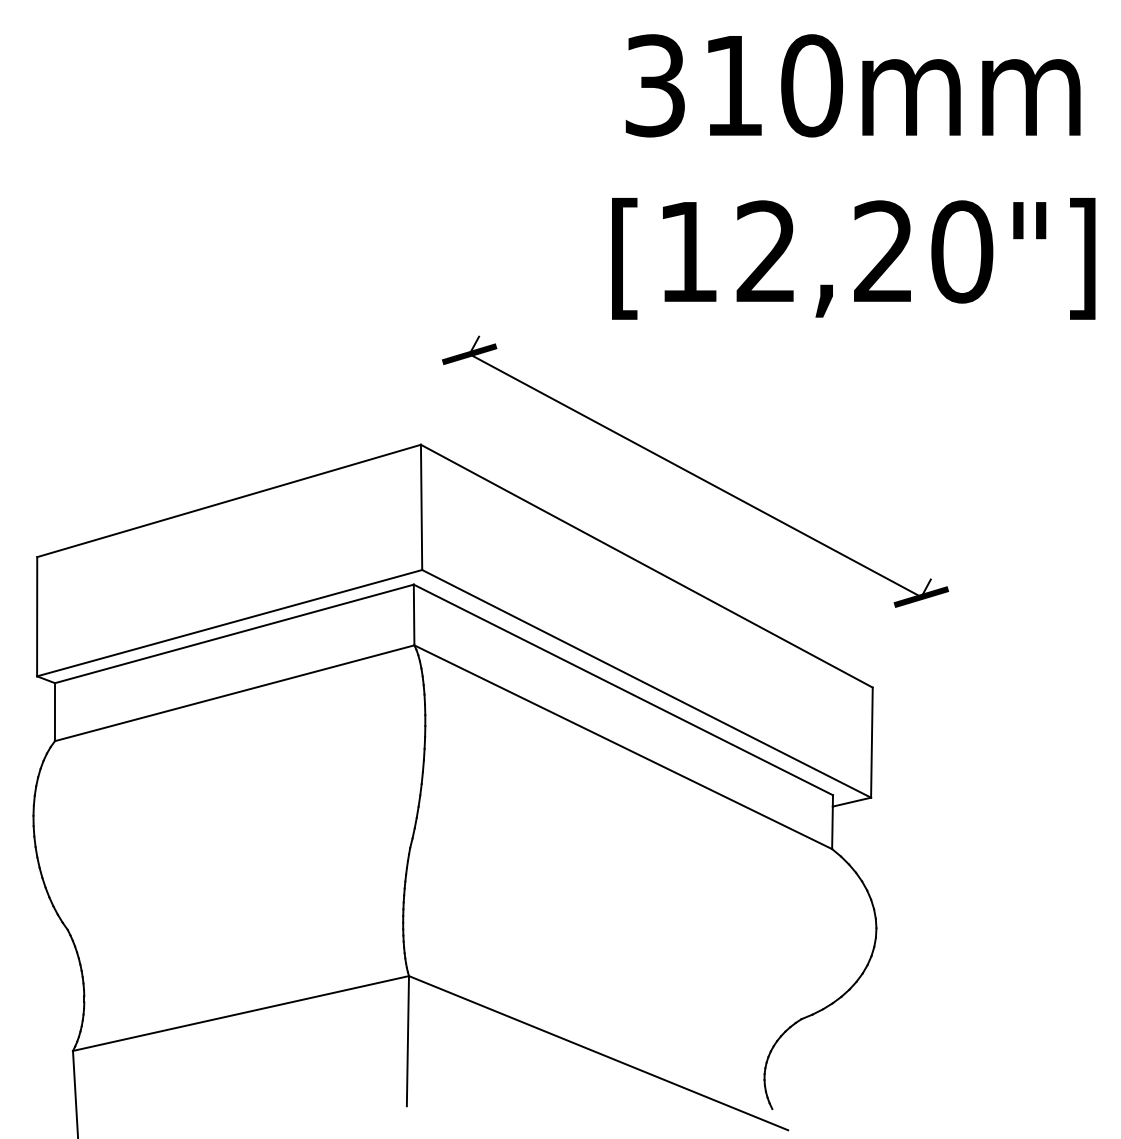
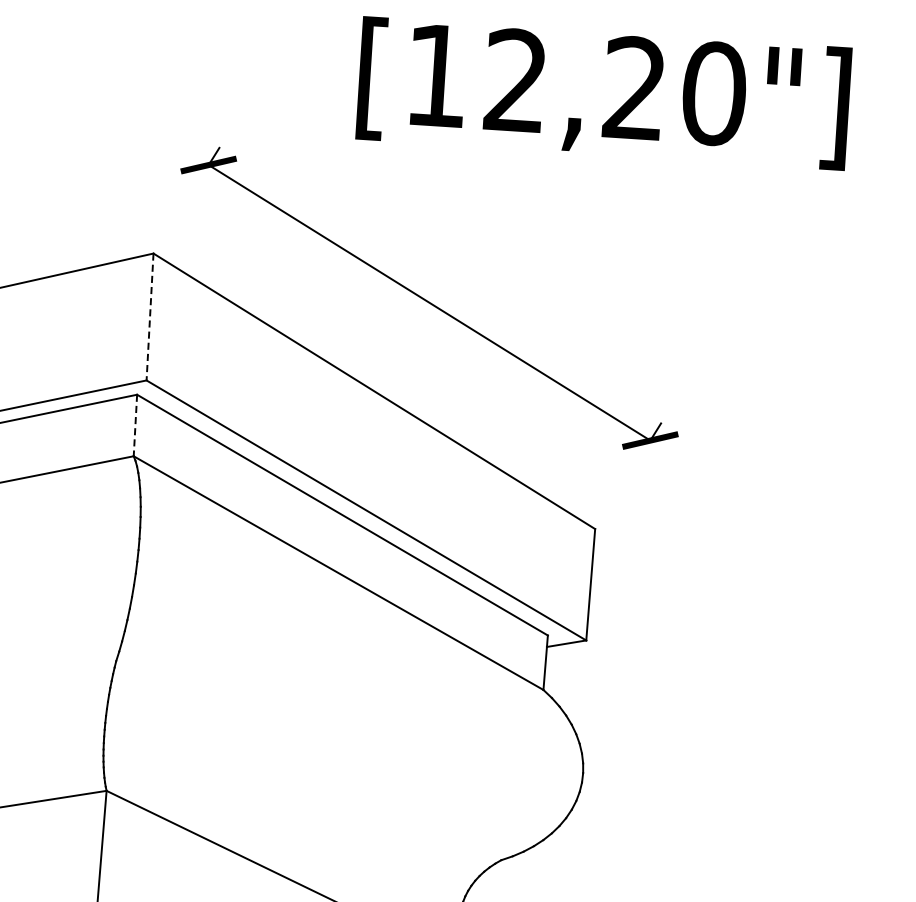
line: (421, 507) -> (149, 317), solid -> dashed
line: (414, 615) -> (135, 426), solid -> dashed

